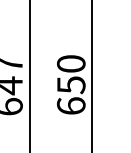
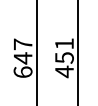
text: (71, 85) -> (64, 58), 650 -> 451

